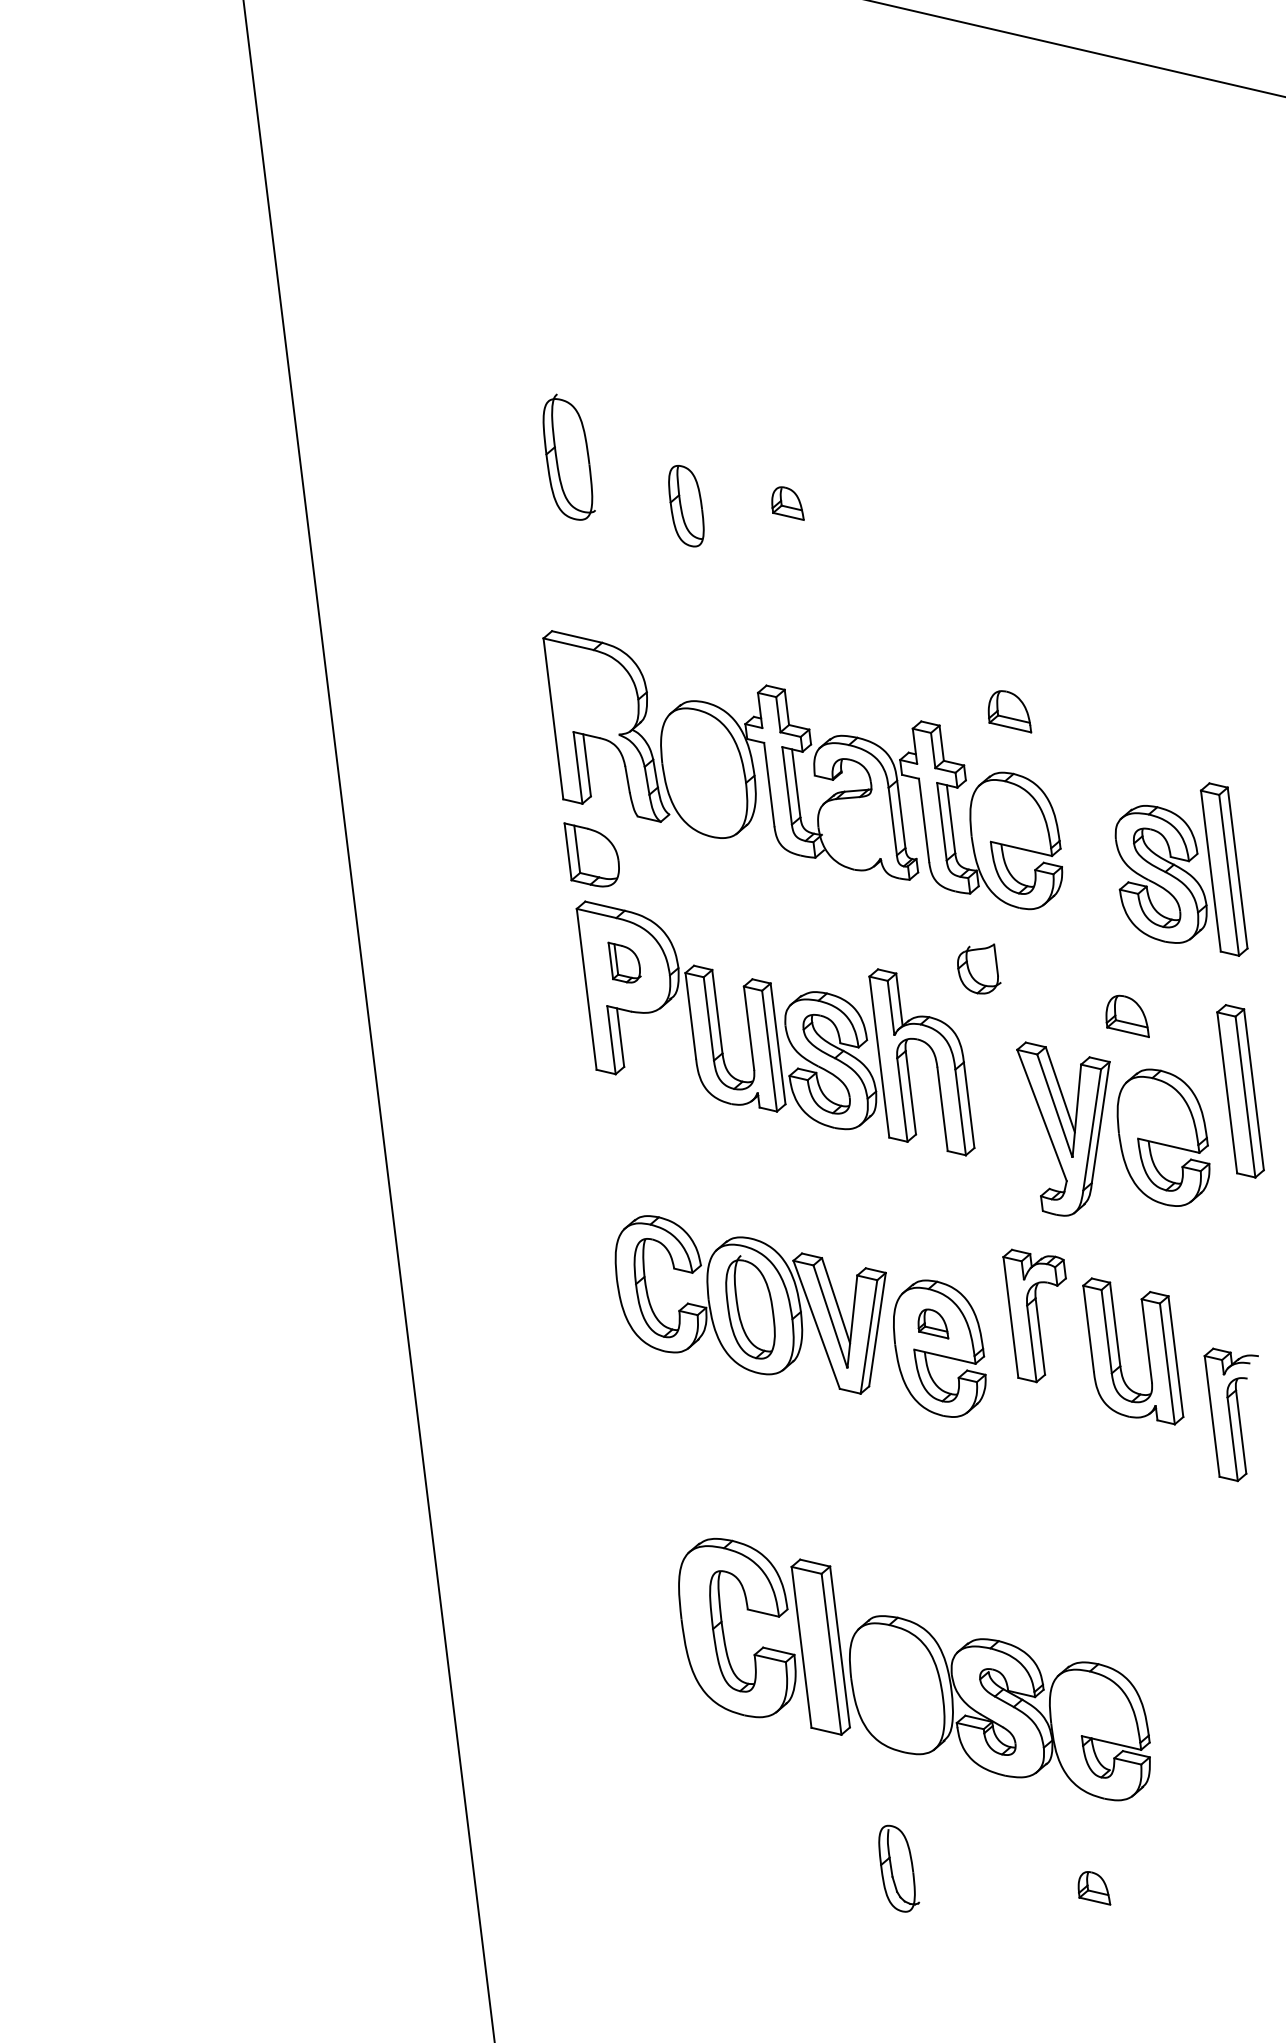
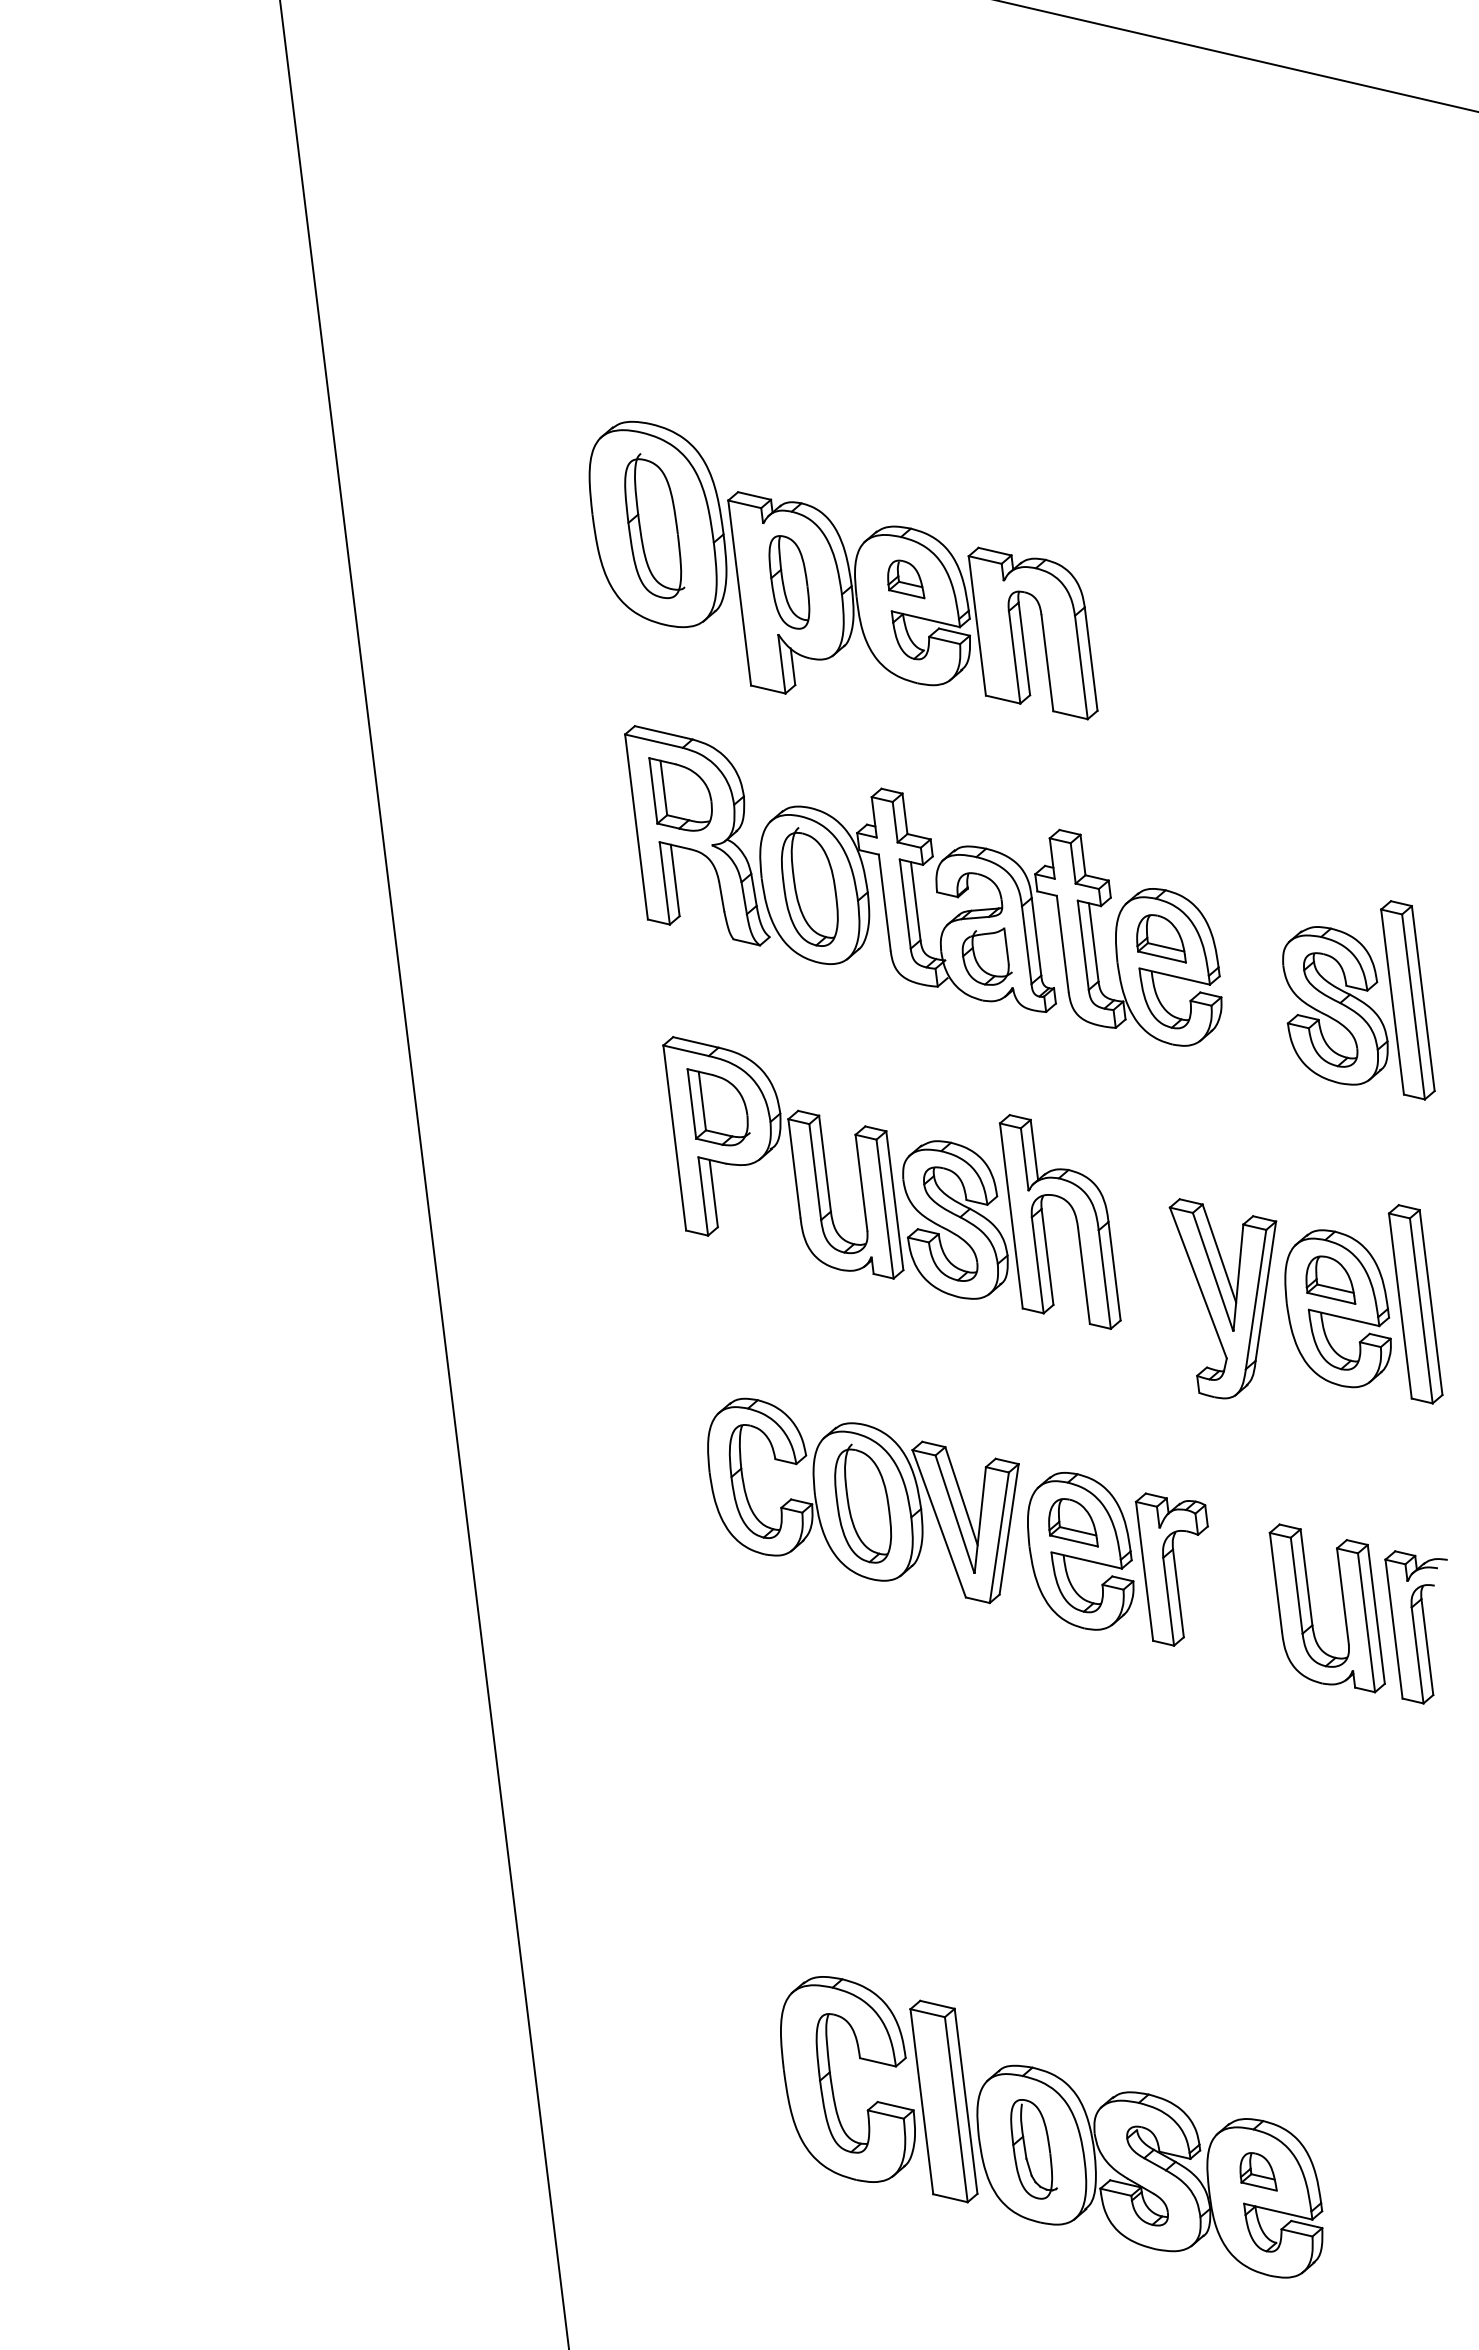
part: (733, 495) -> (843, 570), added
part: (1009, 711) -> (1161, 938), moved
part: (703, 770) -> (809, 886), added
part: (591, 854) -> (680, 794), moved
part: (624, 962) -> (718, 1107), size x1.67
part: (978, 968) -> (986, 956), moved
part: (1127, 1015) -> (1330, 1279), moved
part: (1240, 1091) -> (1415, 1304), moved
part: (1034, 1315) -> (1171, 1569), moved
part: (933, 1323) -> (1073, 1522), size x1.43
part: (1119, 1351) -> (1311, 1608), moved
part: (914, 1669) -> (1051, 2127), moved

